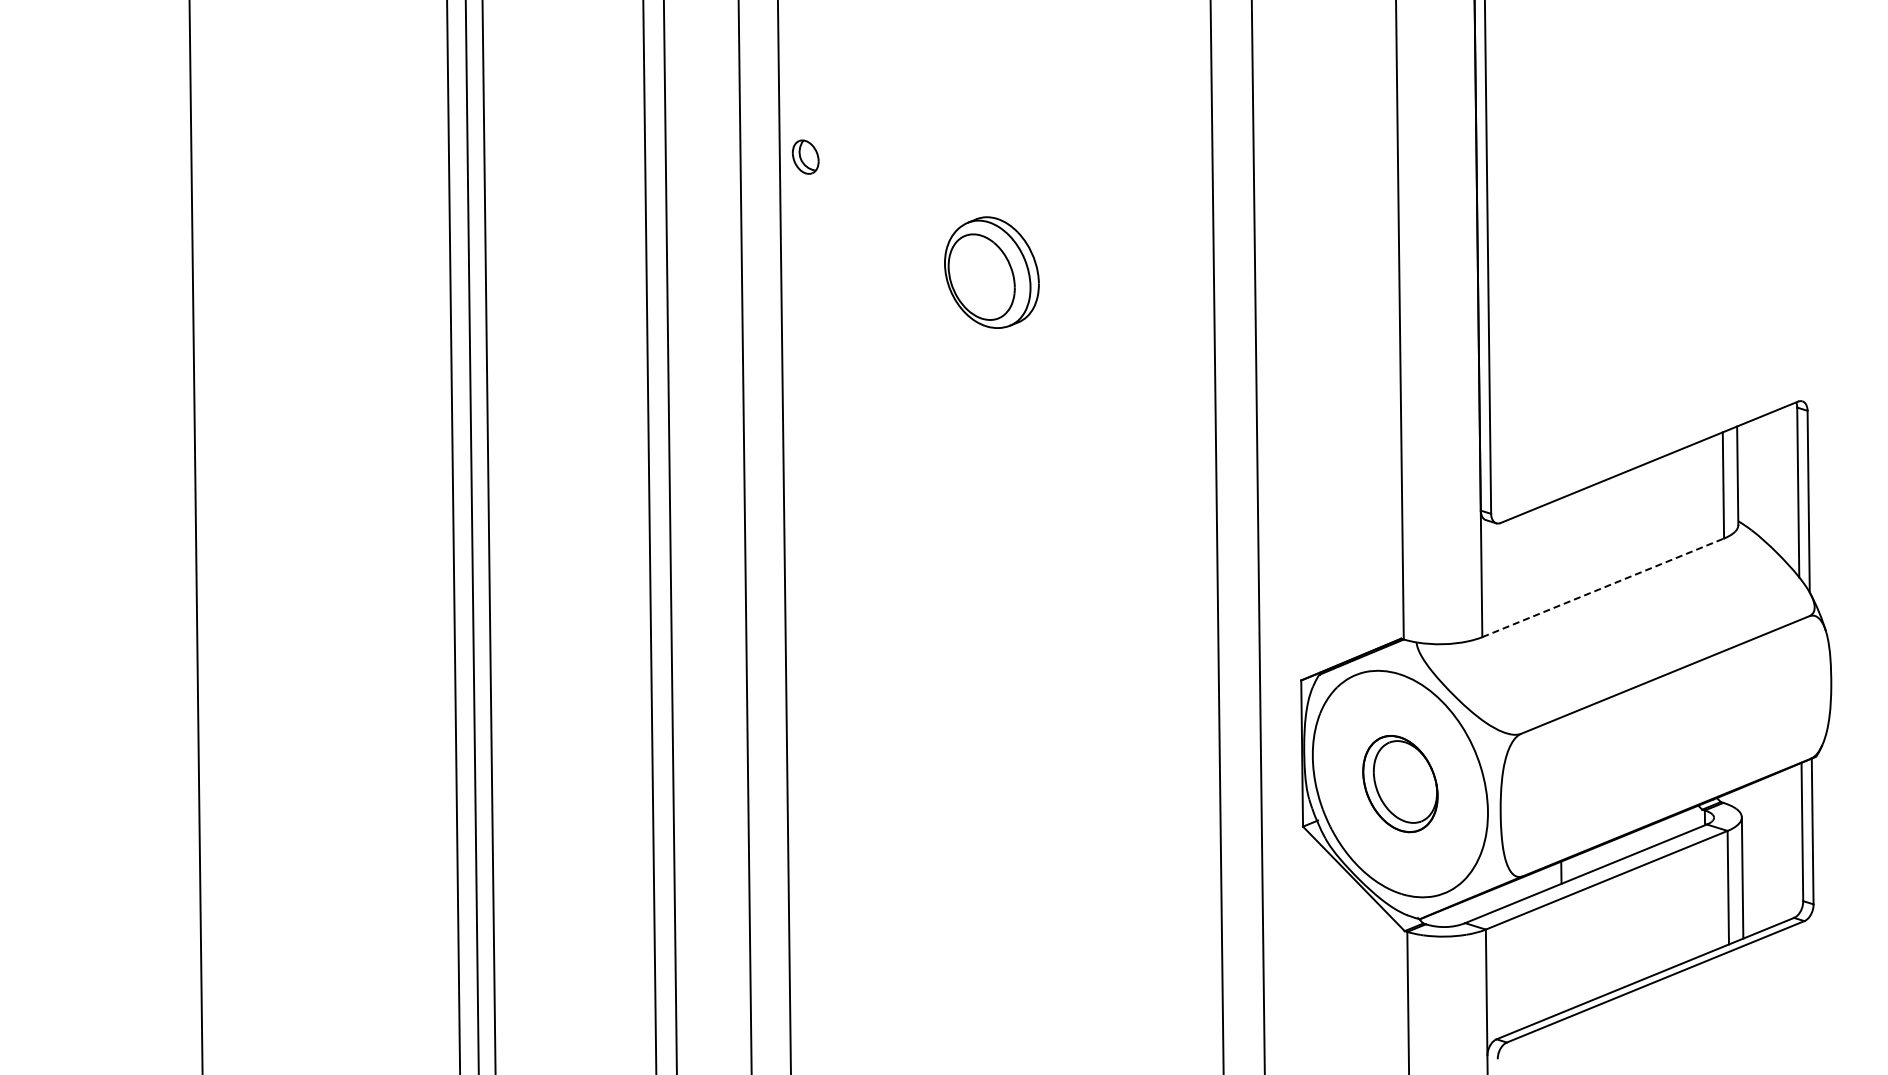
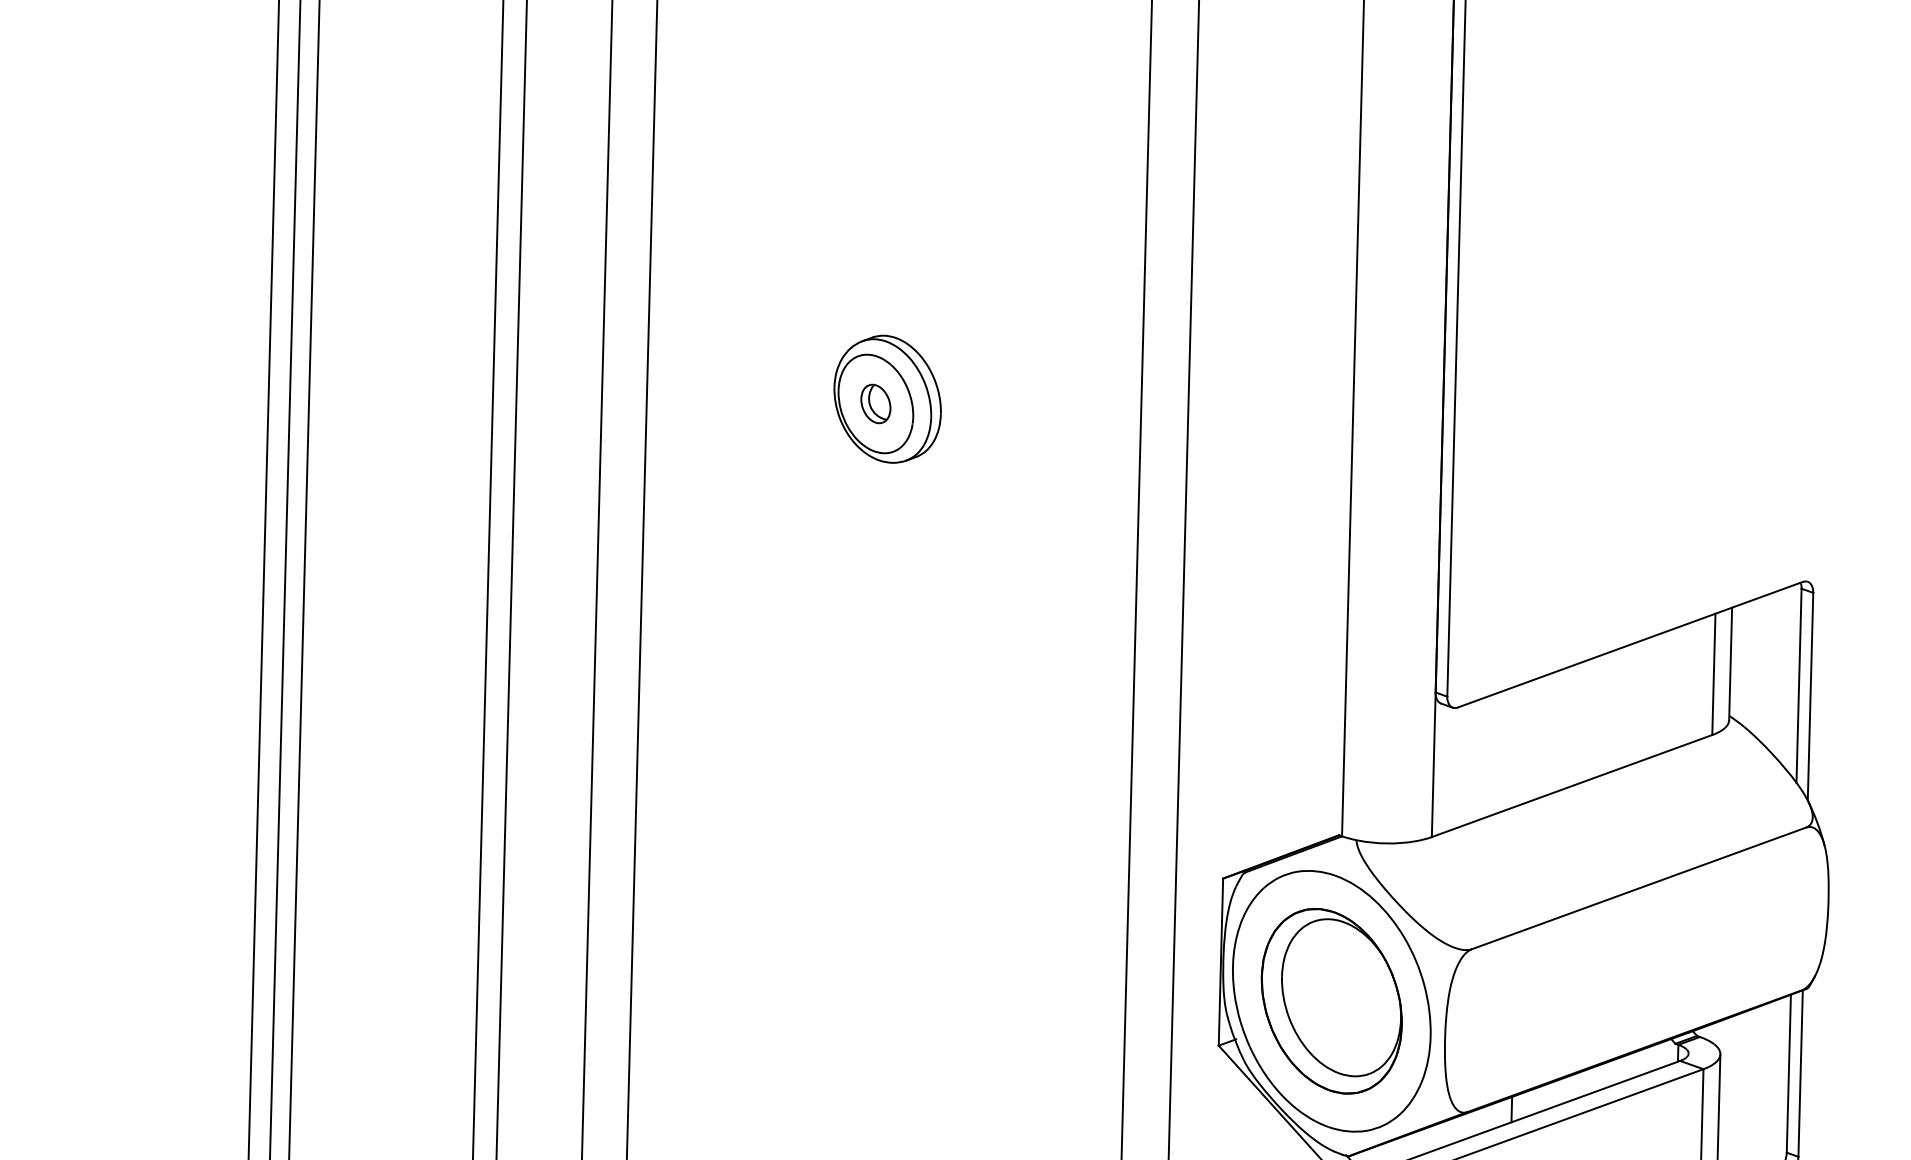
part: (805, 156) -> (875, 403), moved
line: (1603, 587) -> (1572, 785), dashed -> solid
part: (1400, 783) -> (1331, 1000), size x1.67

